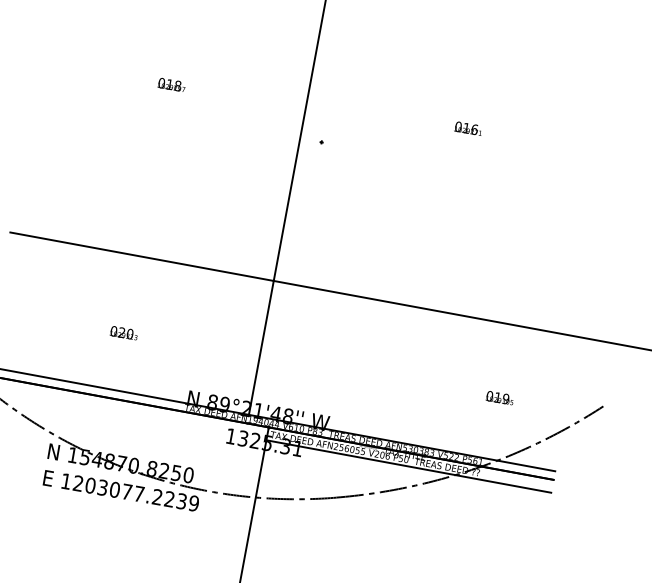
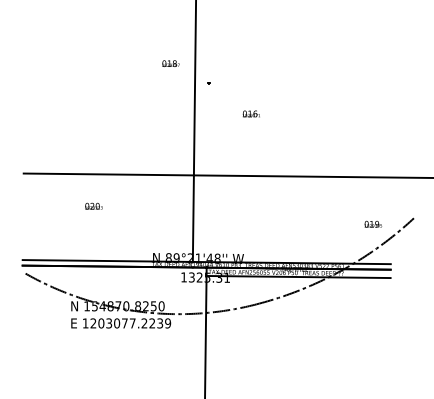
text: (171, 84) -> (170, 63), moved
text: (467, 127) -> (250, 113), moved
text: (123, 331) -> (93, 205), moved
text: (500, 396) -> (373, 223), moved

